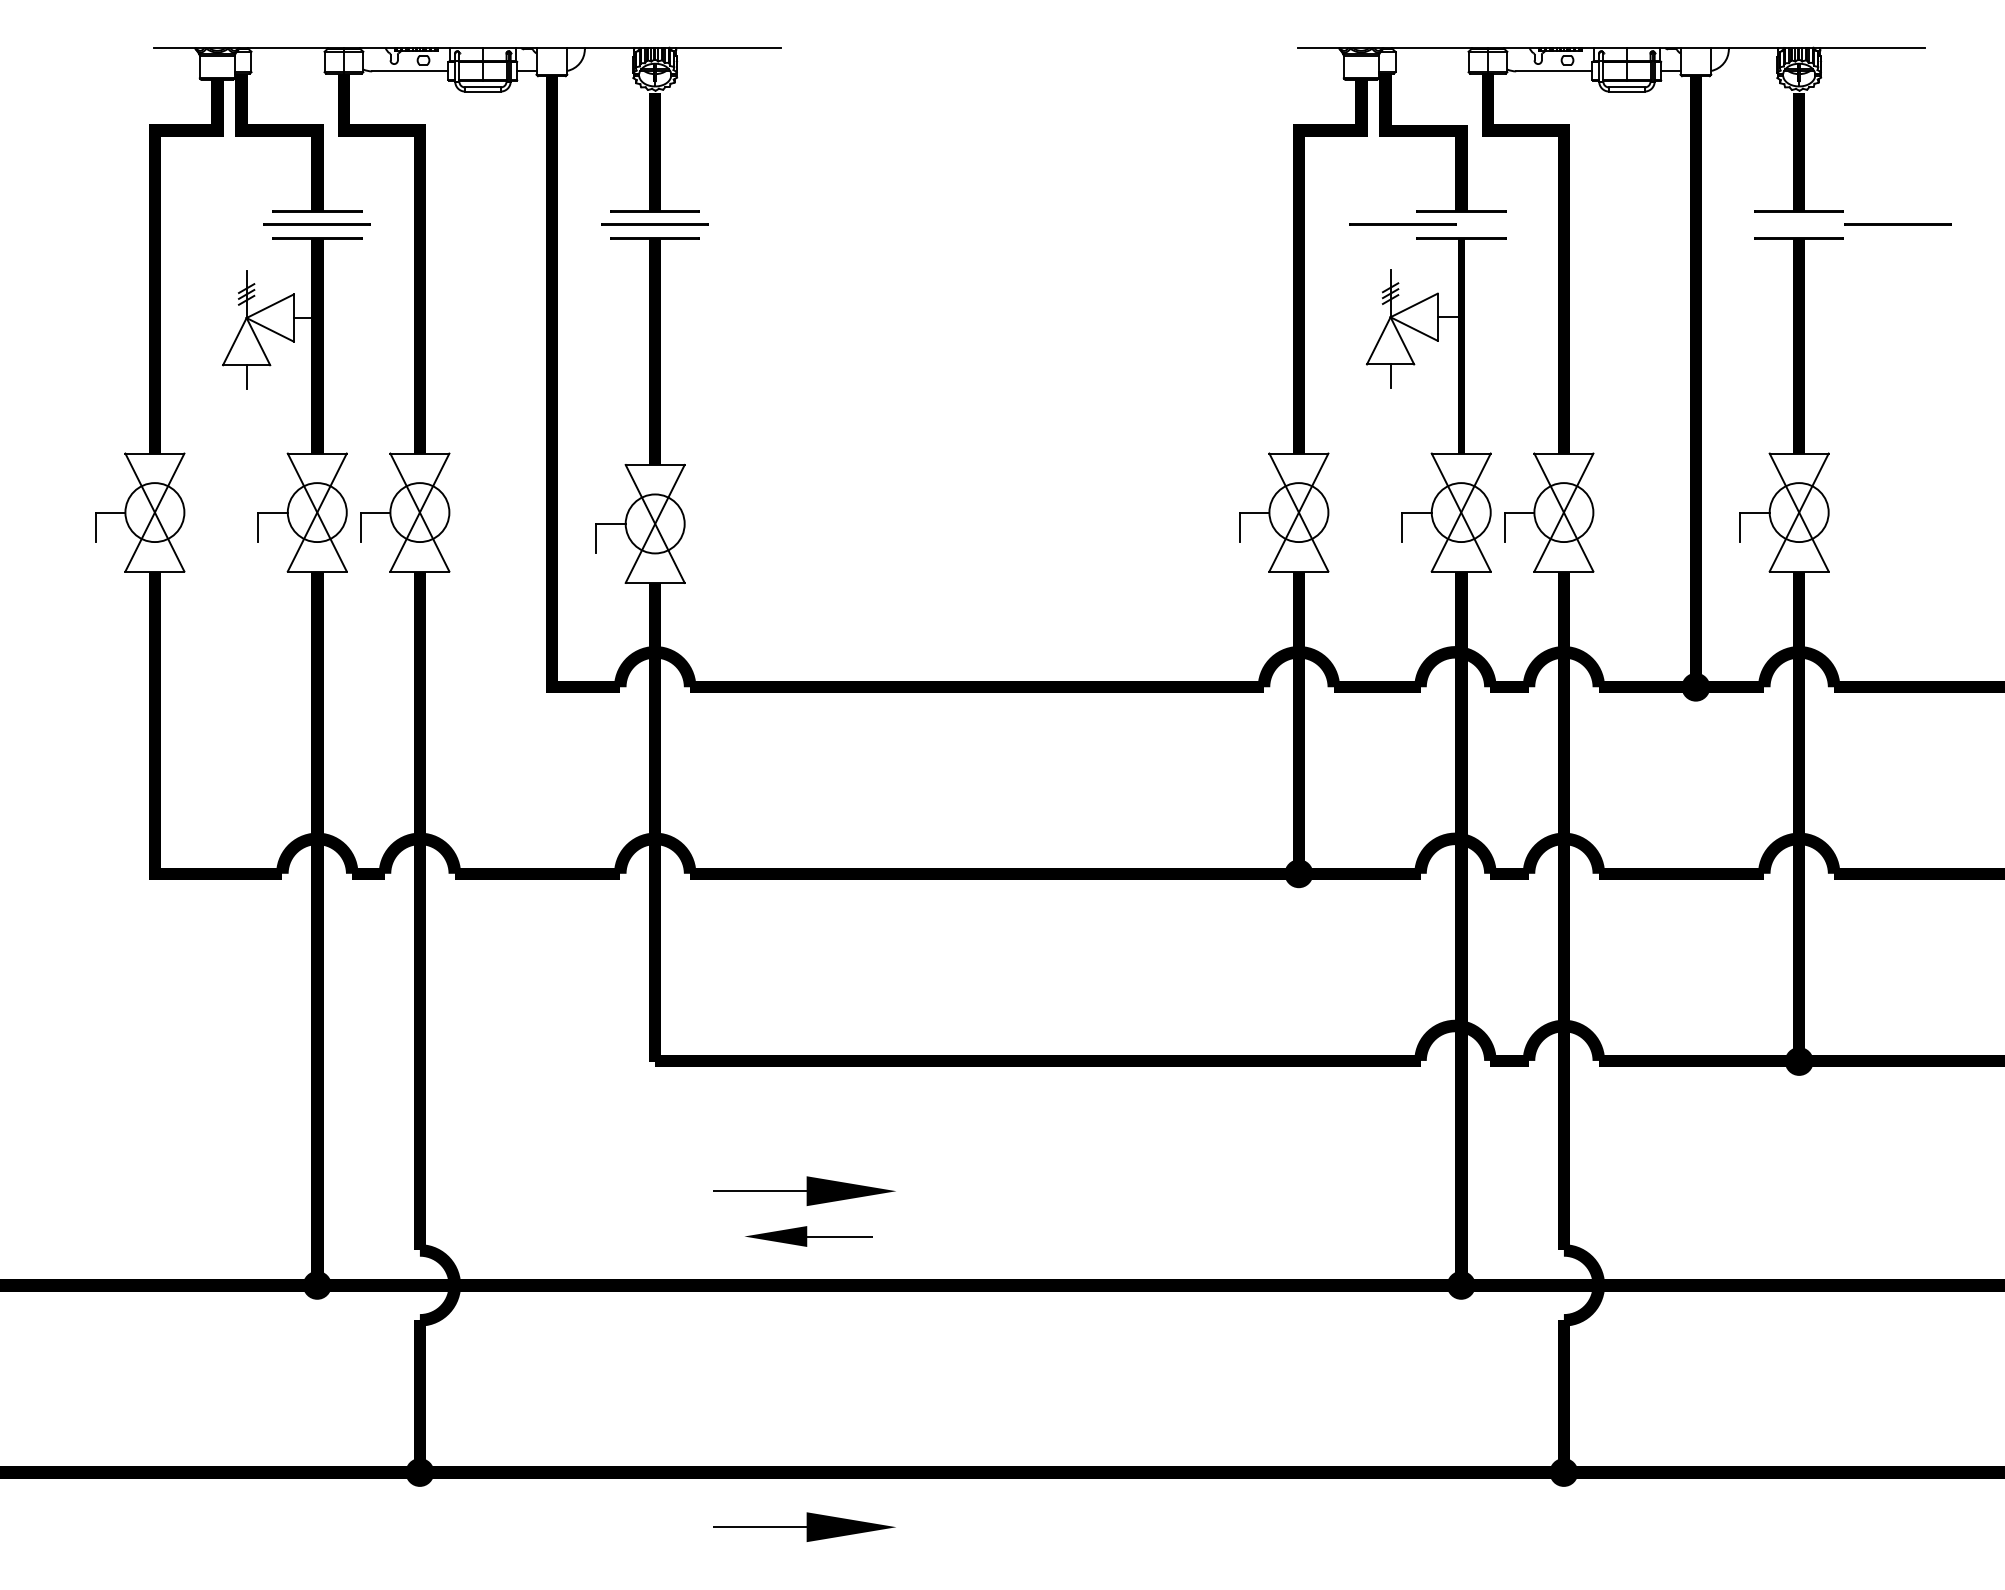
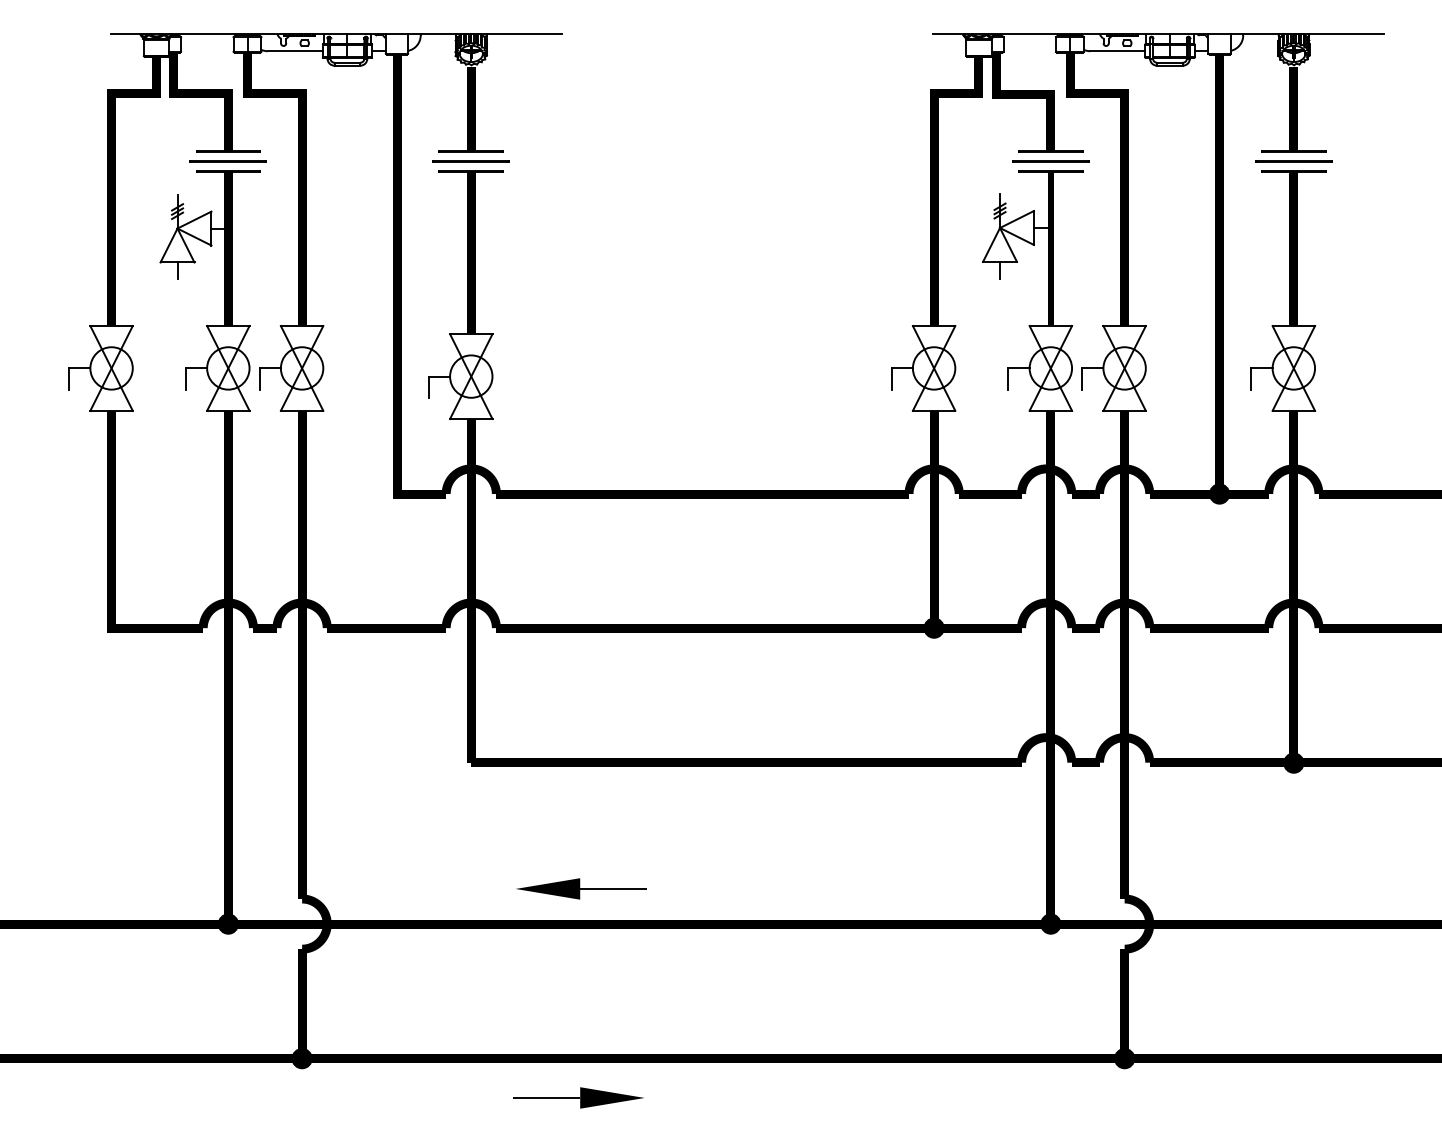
line: (1402, 224) -> (1050, 161), moved
line: (1897, 224) -> (1293, 161), moved
part: (804, 1190) -> (578, 855), removed
part: (808, 1236) -> (581, 888), size x1.43

